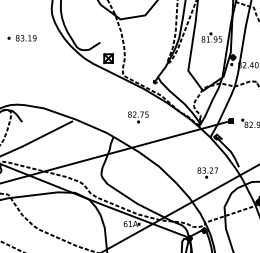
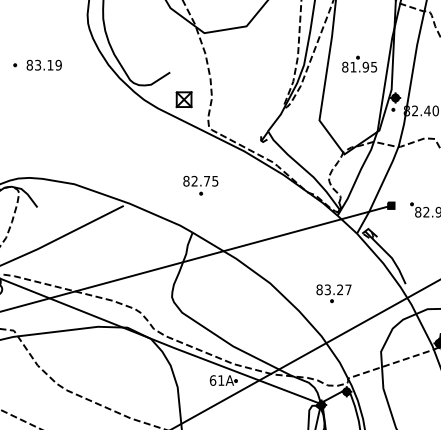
part: (138, 117) -> (200, 186), moved
part: (207, 172) -> (333, 293), moved

